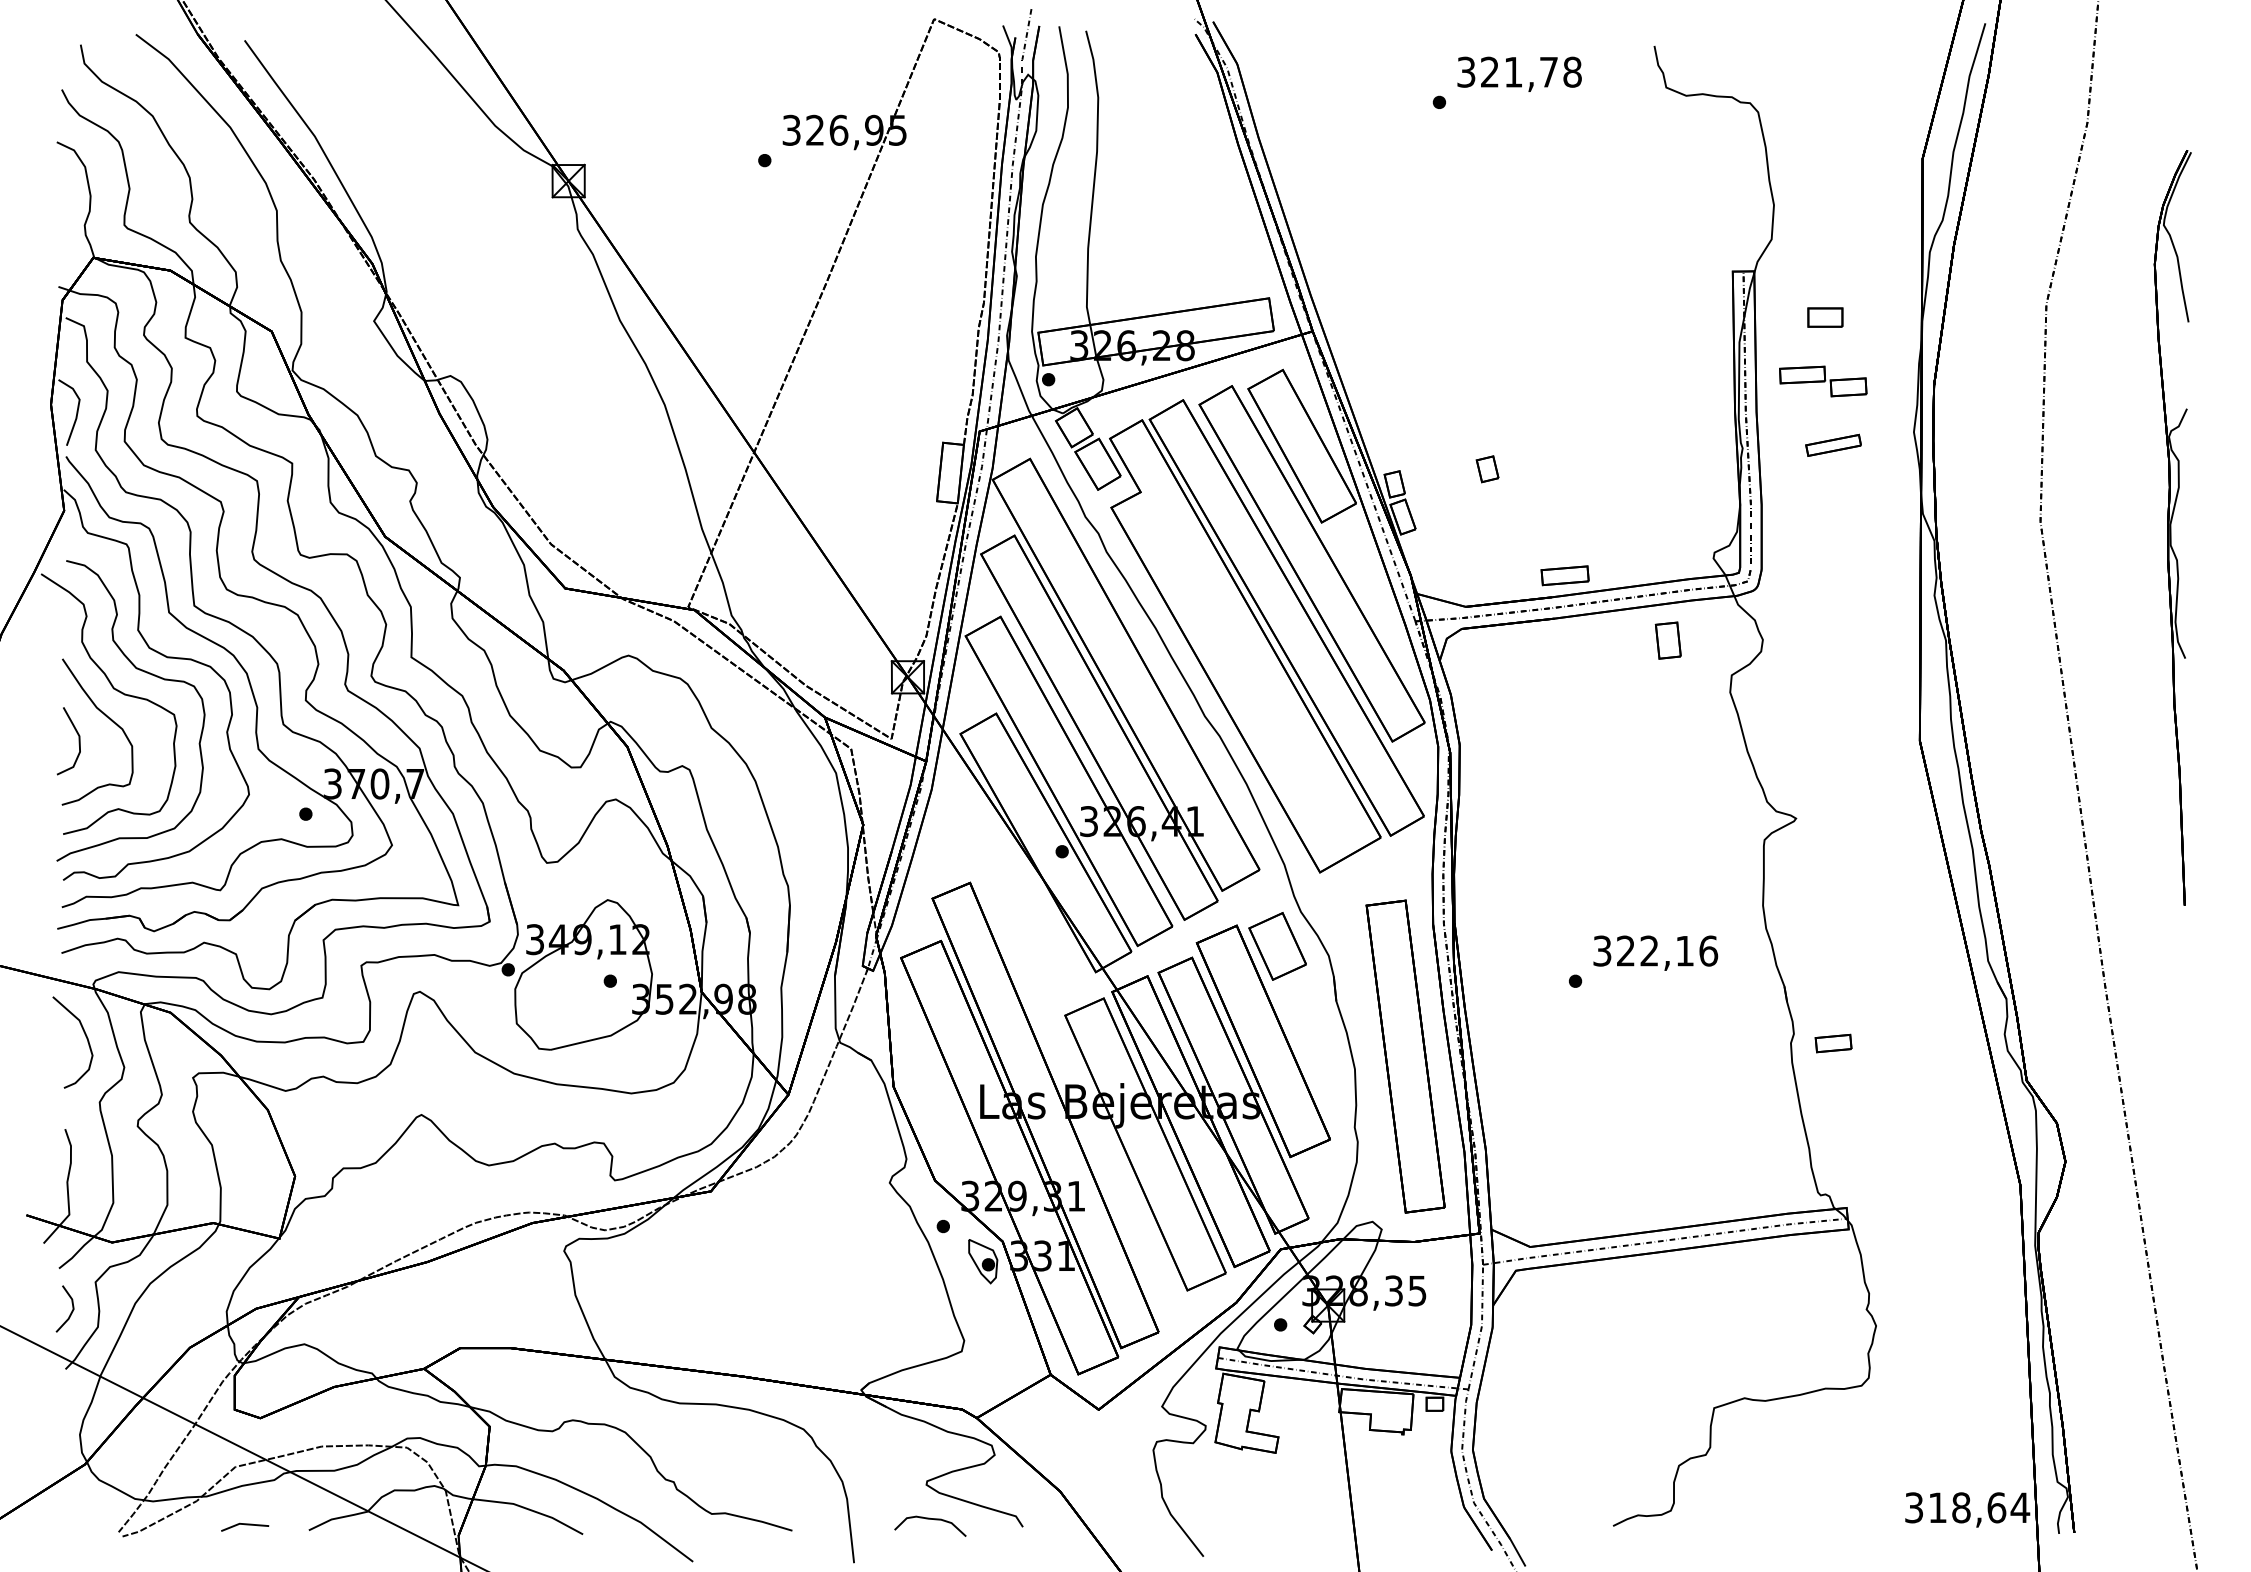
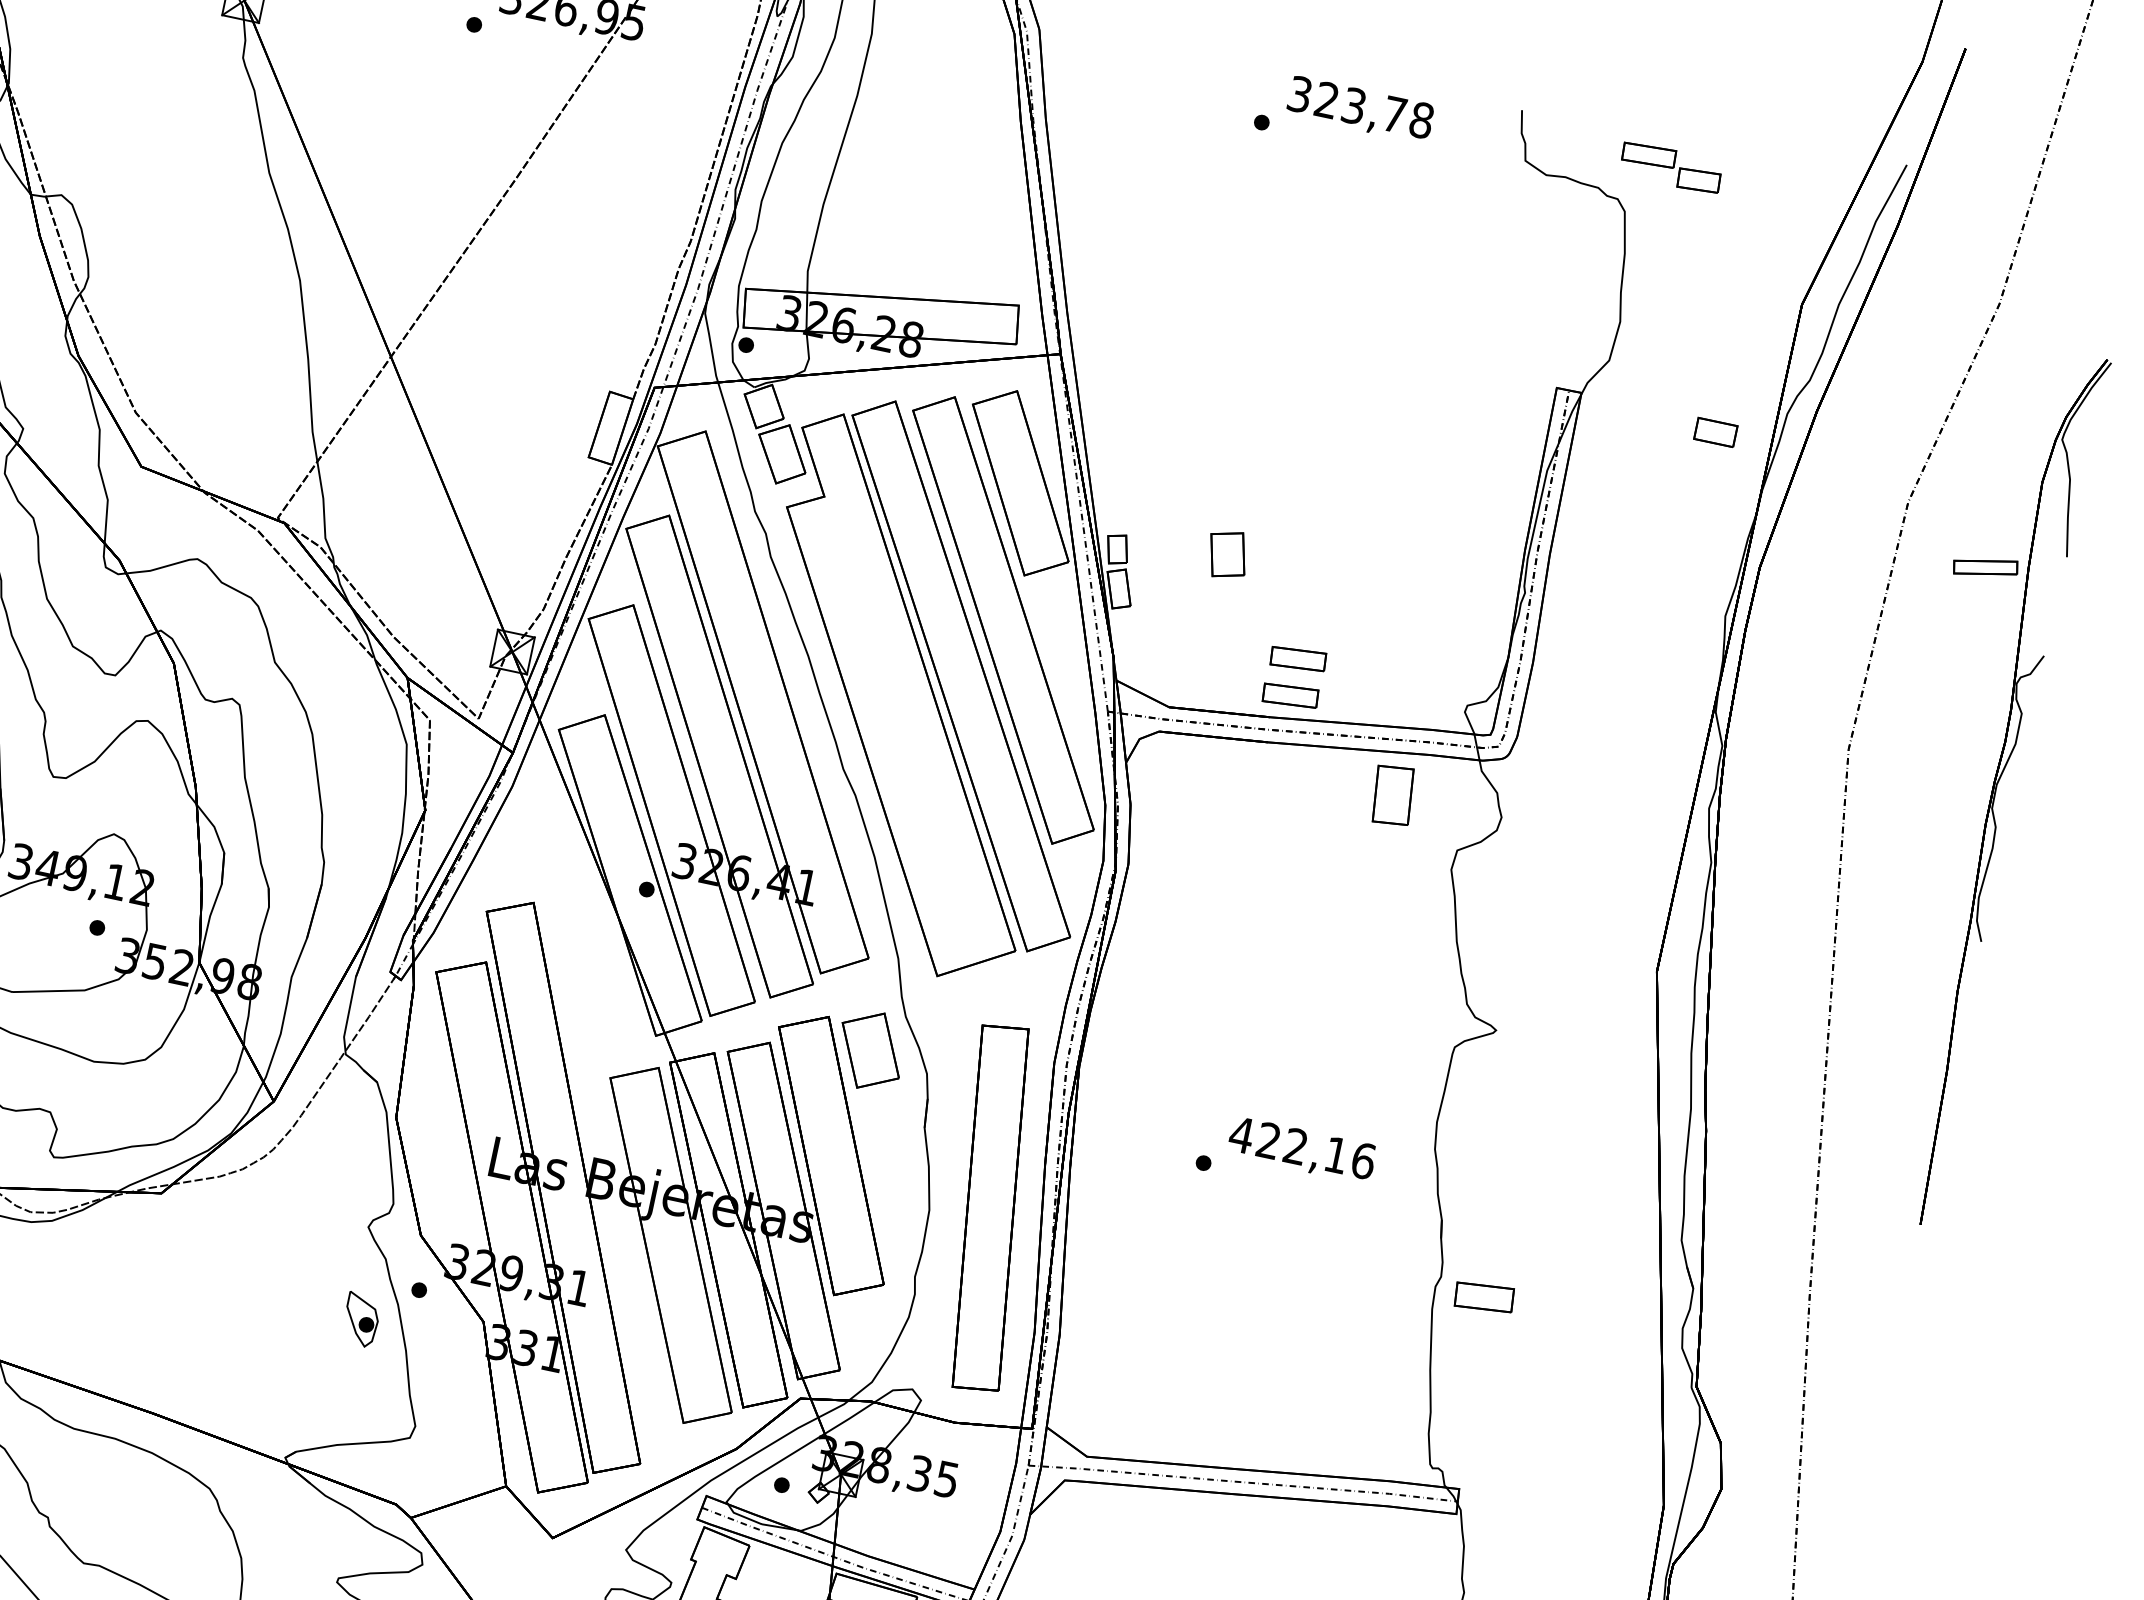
text: (1513, 71) -> (1354, 105), 321,78 -> 323,78
part: (1825, 317) -> (1715, 432), moved
part: (1823, 381) -> (1671, 167), moved
part: (1833, 444) -> (1985, 566), moved
part: (1487, 469) -> (1227, 555), size x1.6
part: (1564, 543) -> (1297, 658), added
part: (1667, 640) -> (1392, 794), size x1.4
text: (1602, 950) -> (1242, 1134), 322,16 -> 422,16
part: (1833, 1043) -> (1484, 1297), size x1.4
part: (983, 1261) -> (361, 1319), moved

